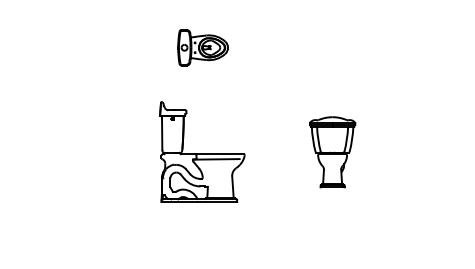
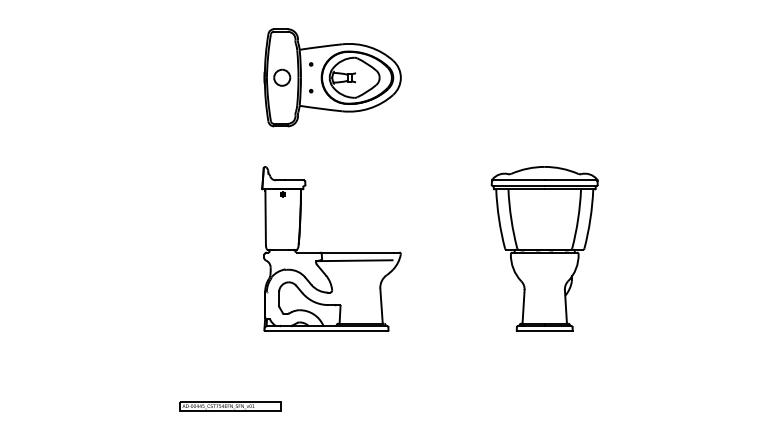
part: (202, 47) -> (331, 77), size x1.67
part: (332, 152) -> (544, 249), size x1.43
part: (140, 248) -> (230, 406), added

